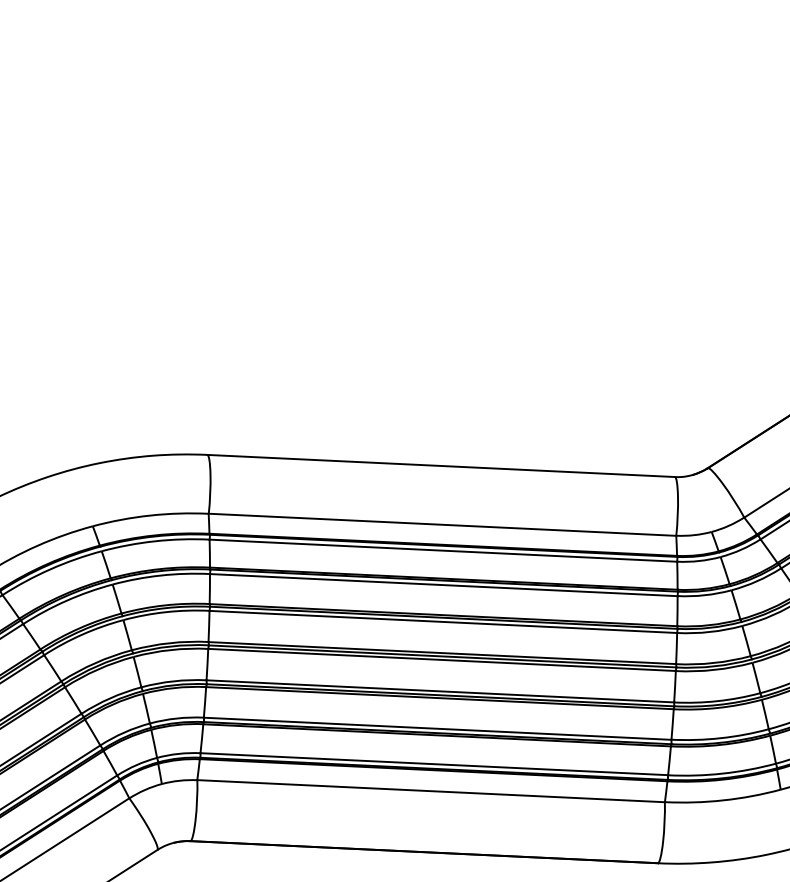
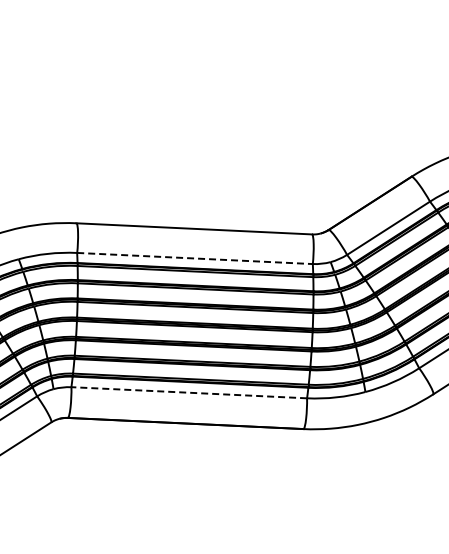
line: (443, 524) -> (195, 258), solid -> dashed
line: (431, 790) -> (189, 392), solid -> dashed

